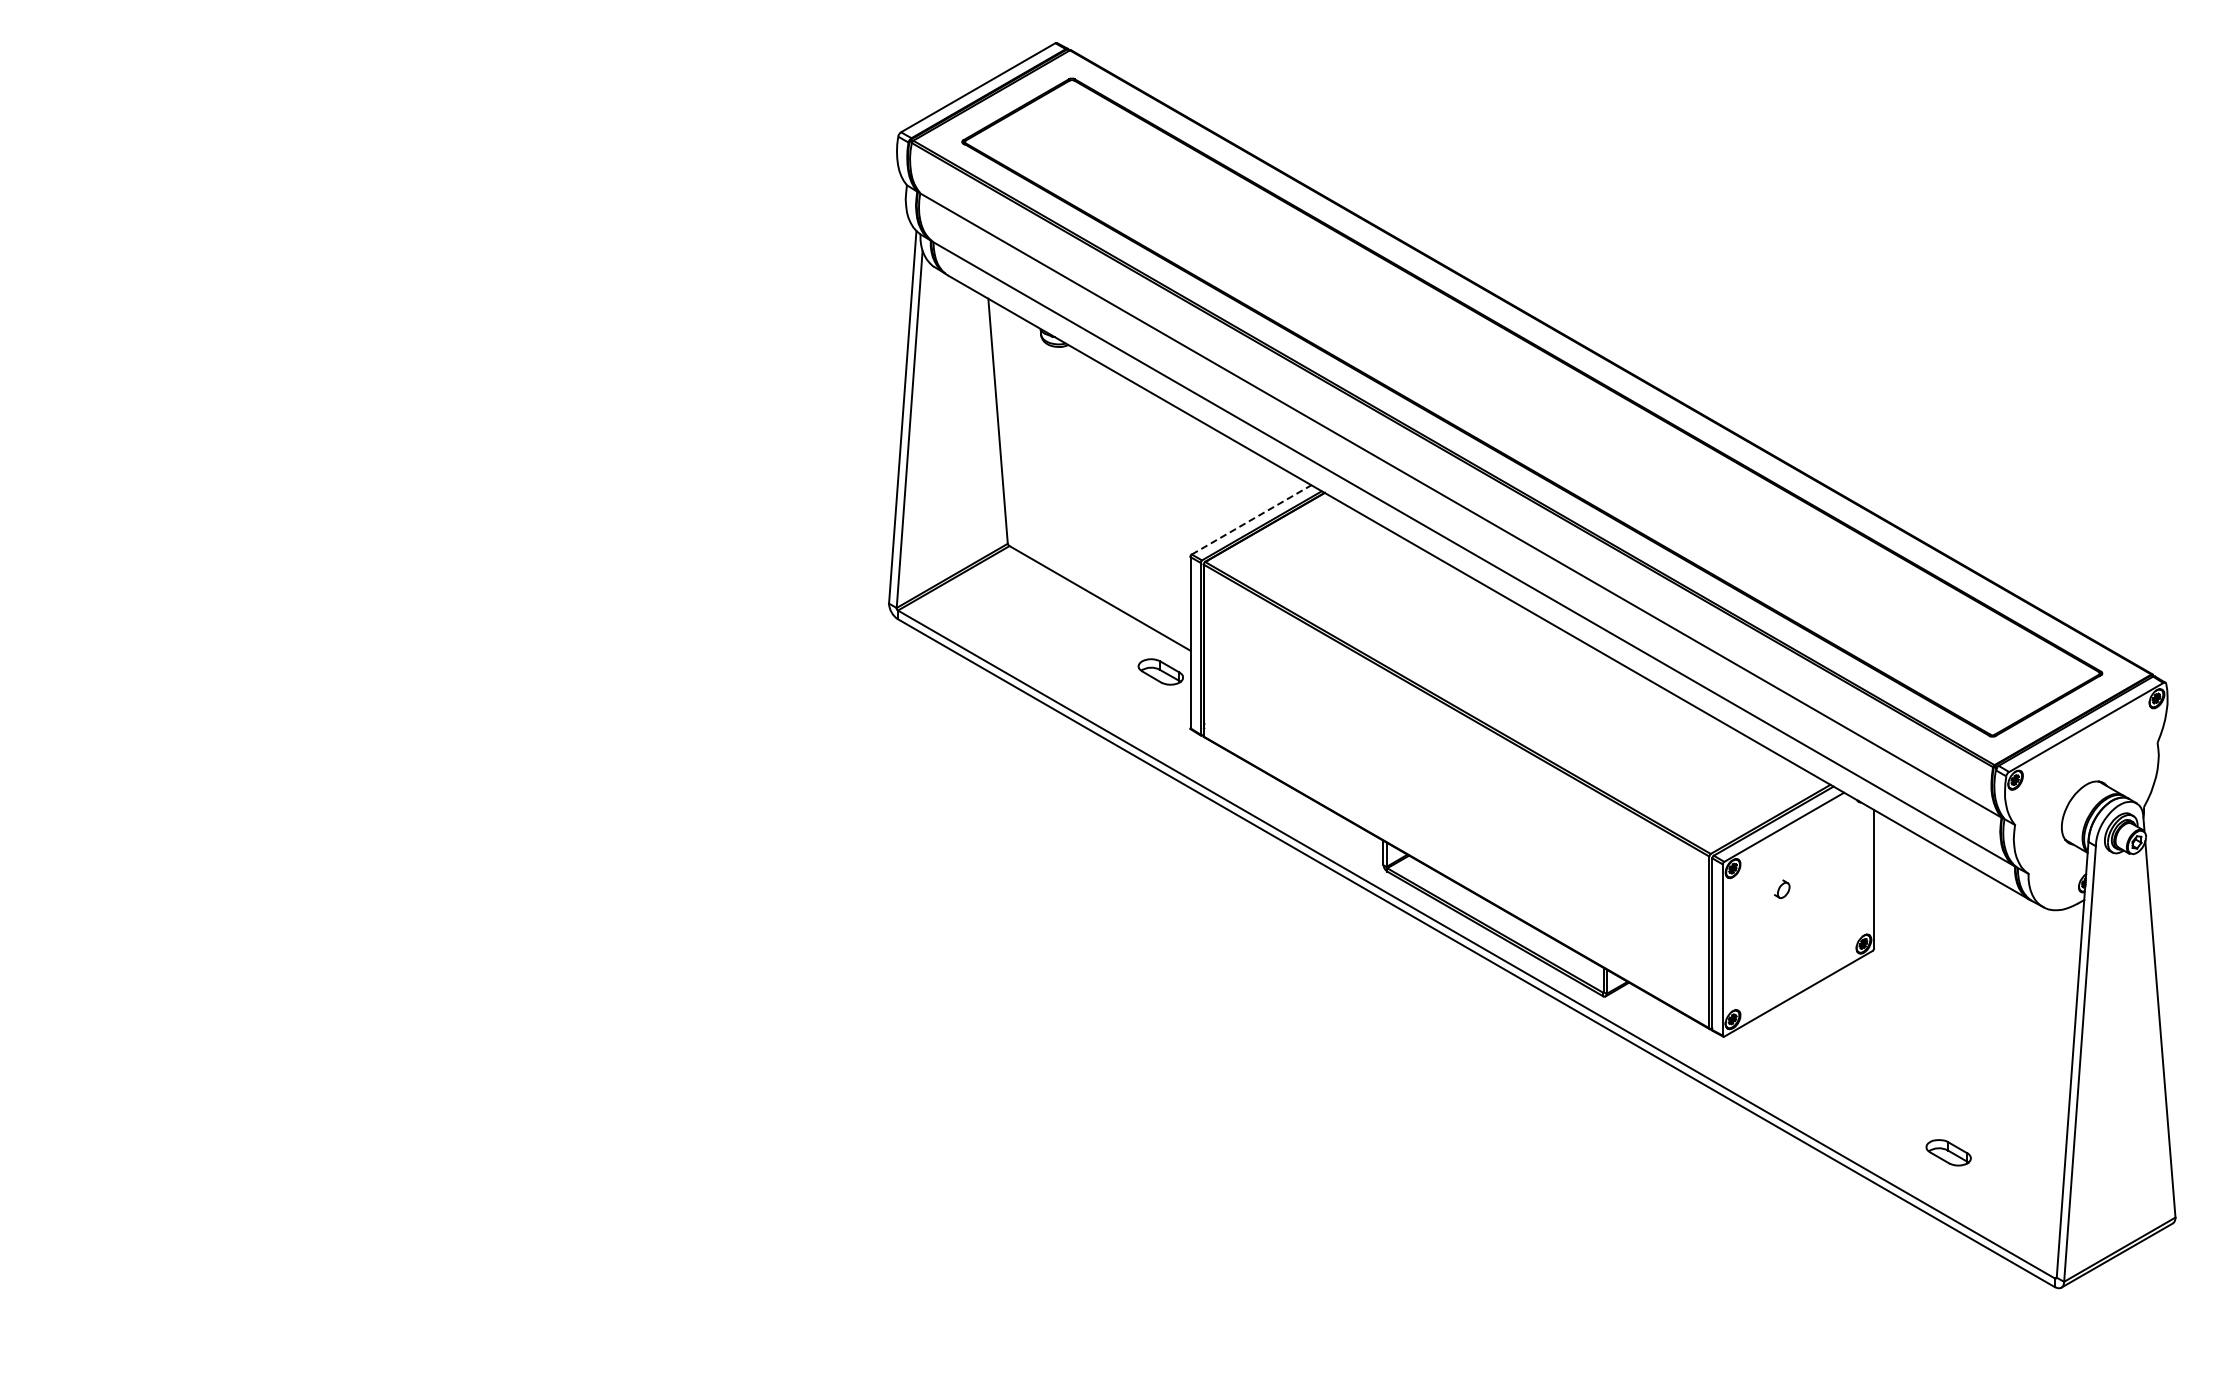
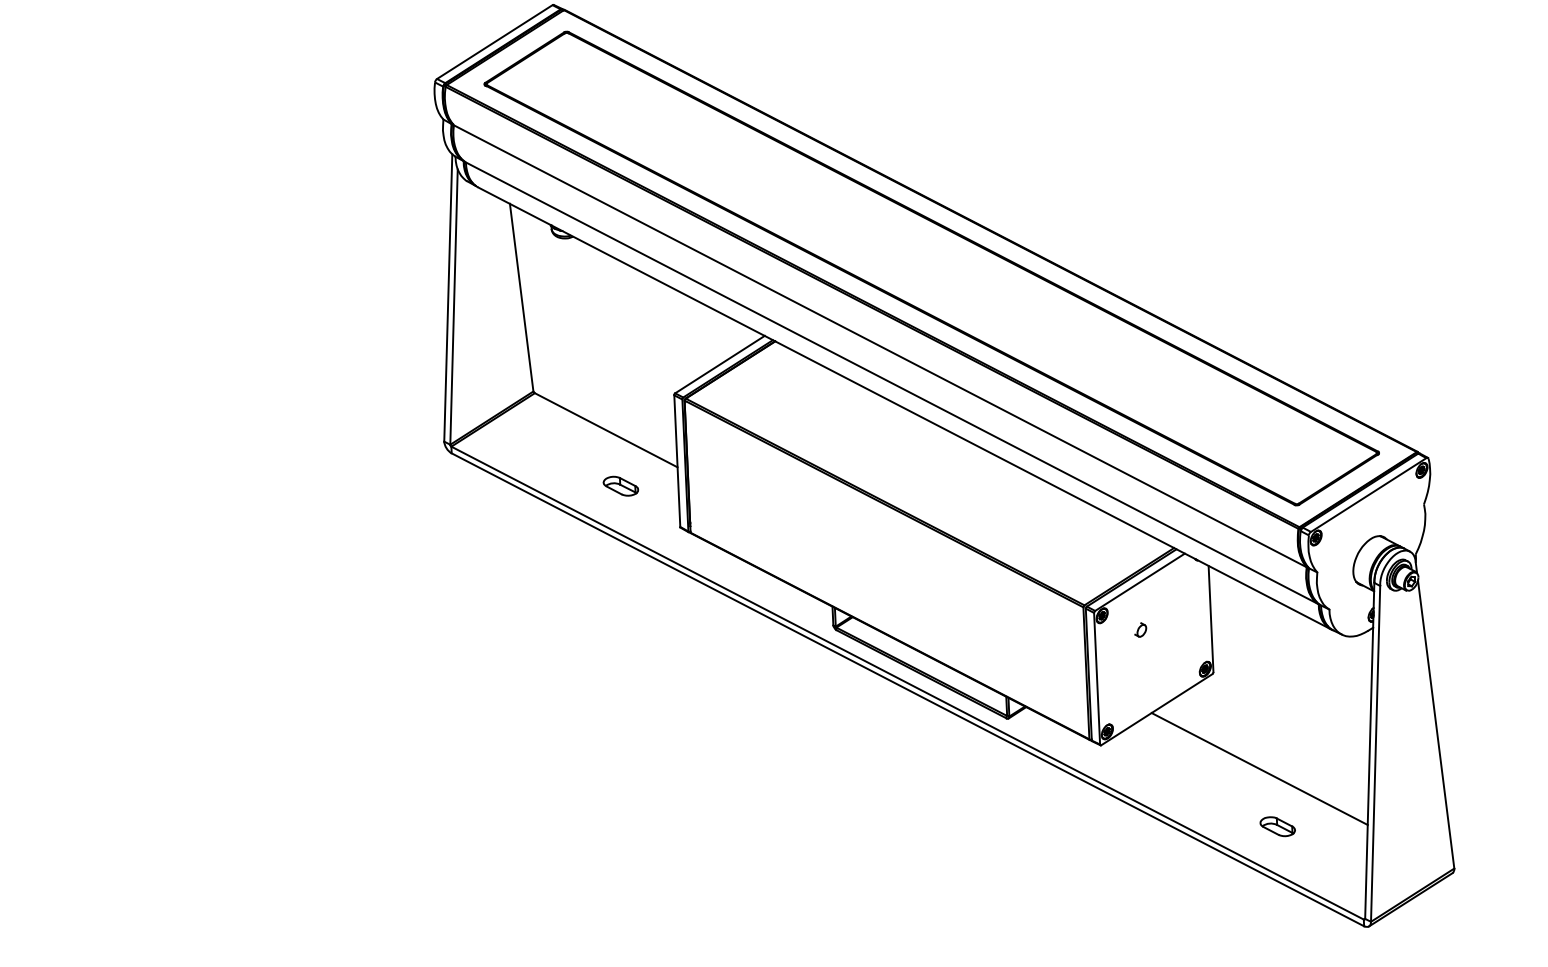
line: (1252, 519) -> (720, 364), dashed -> solid
part: (1160, 671) -> (620, 485), moved
line: (1928, 1076) -> (1259, 768), added

